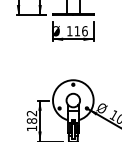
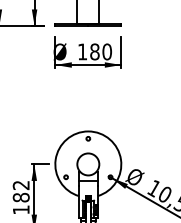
text: (80, 31) -> (99, 52), 116 -> 180

